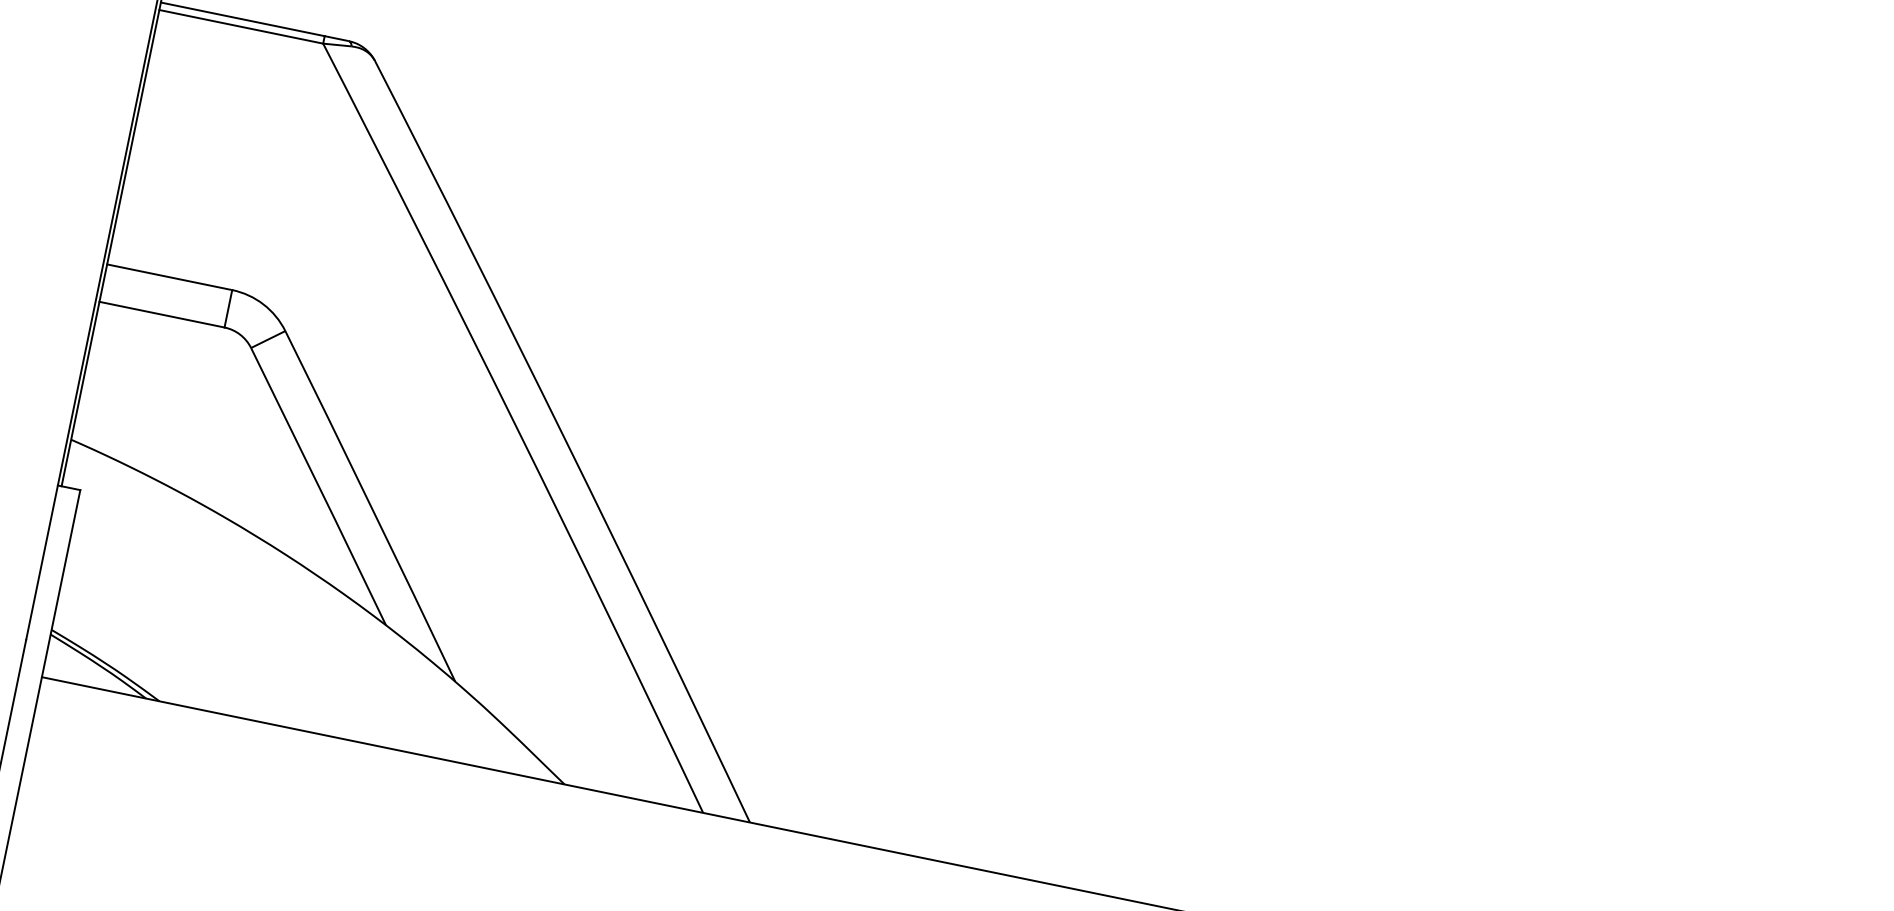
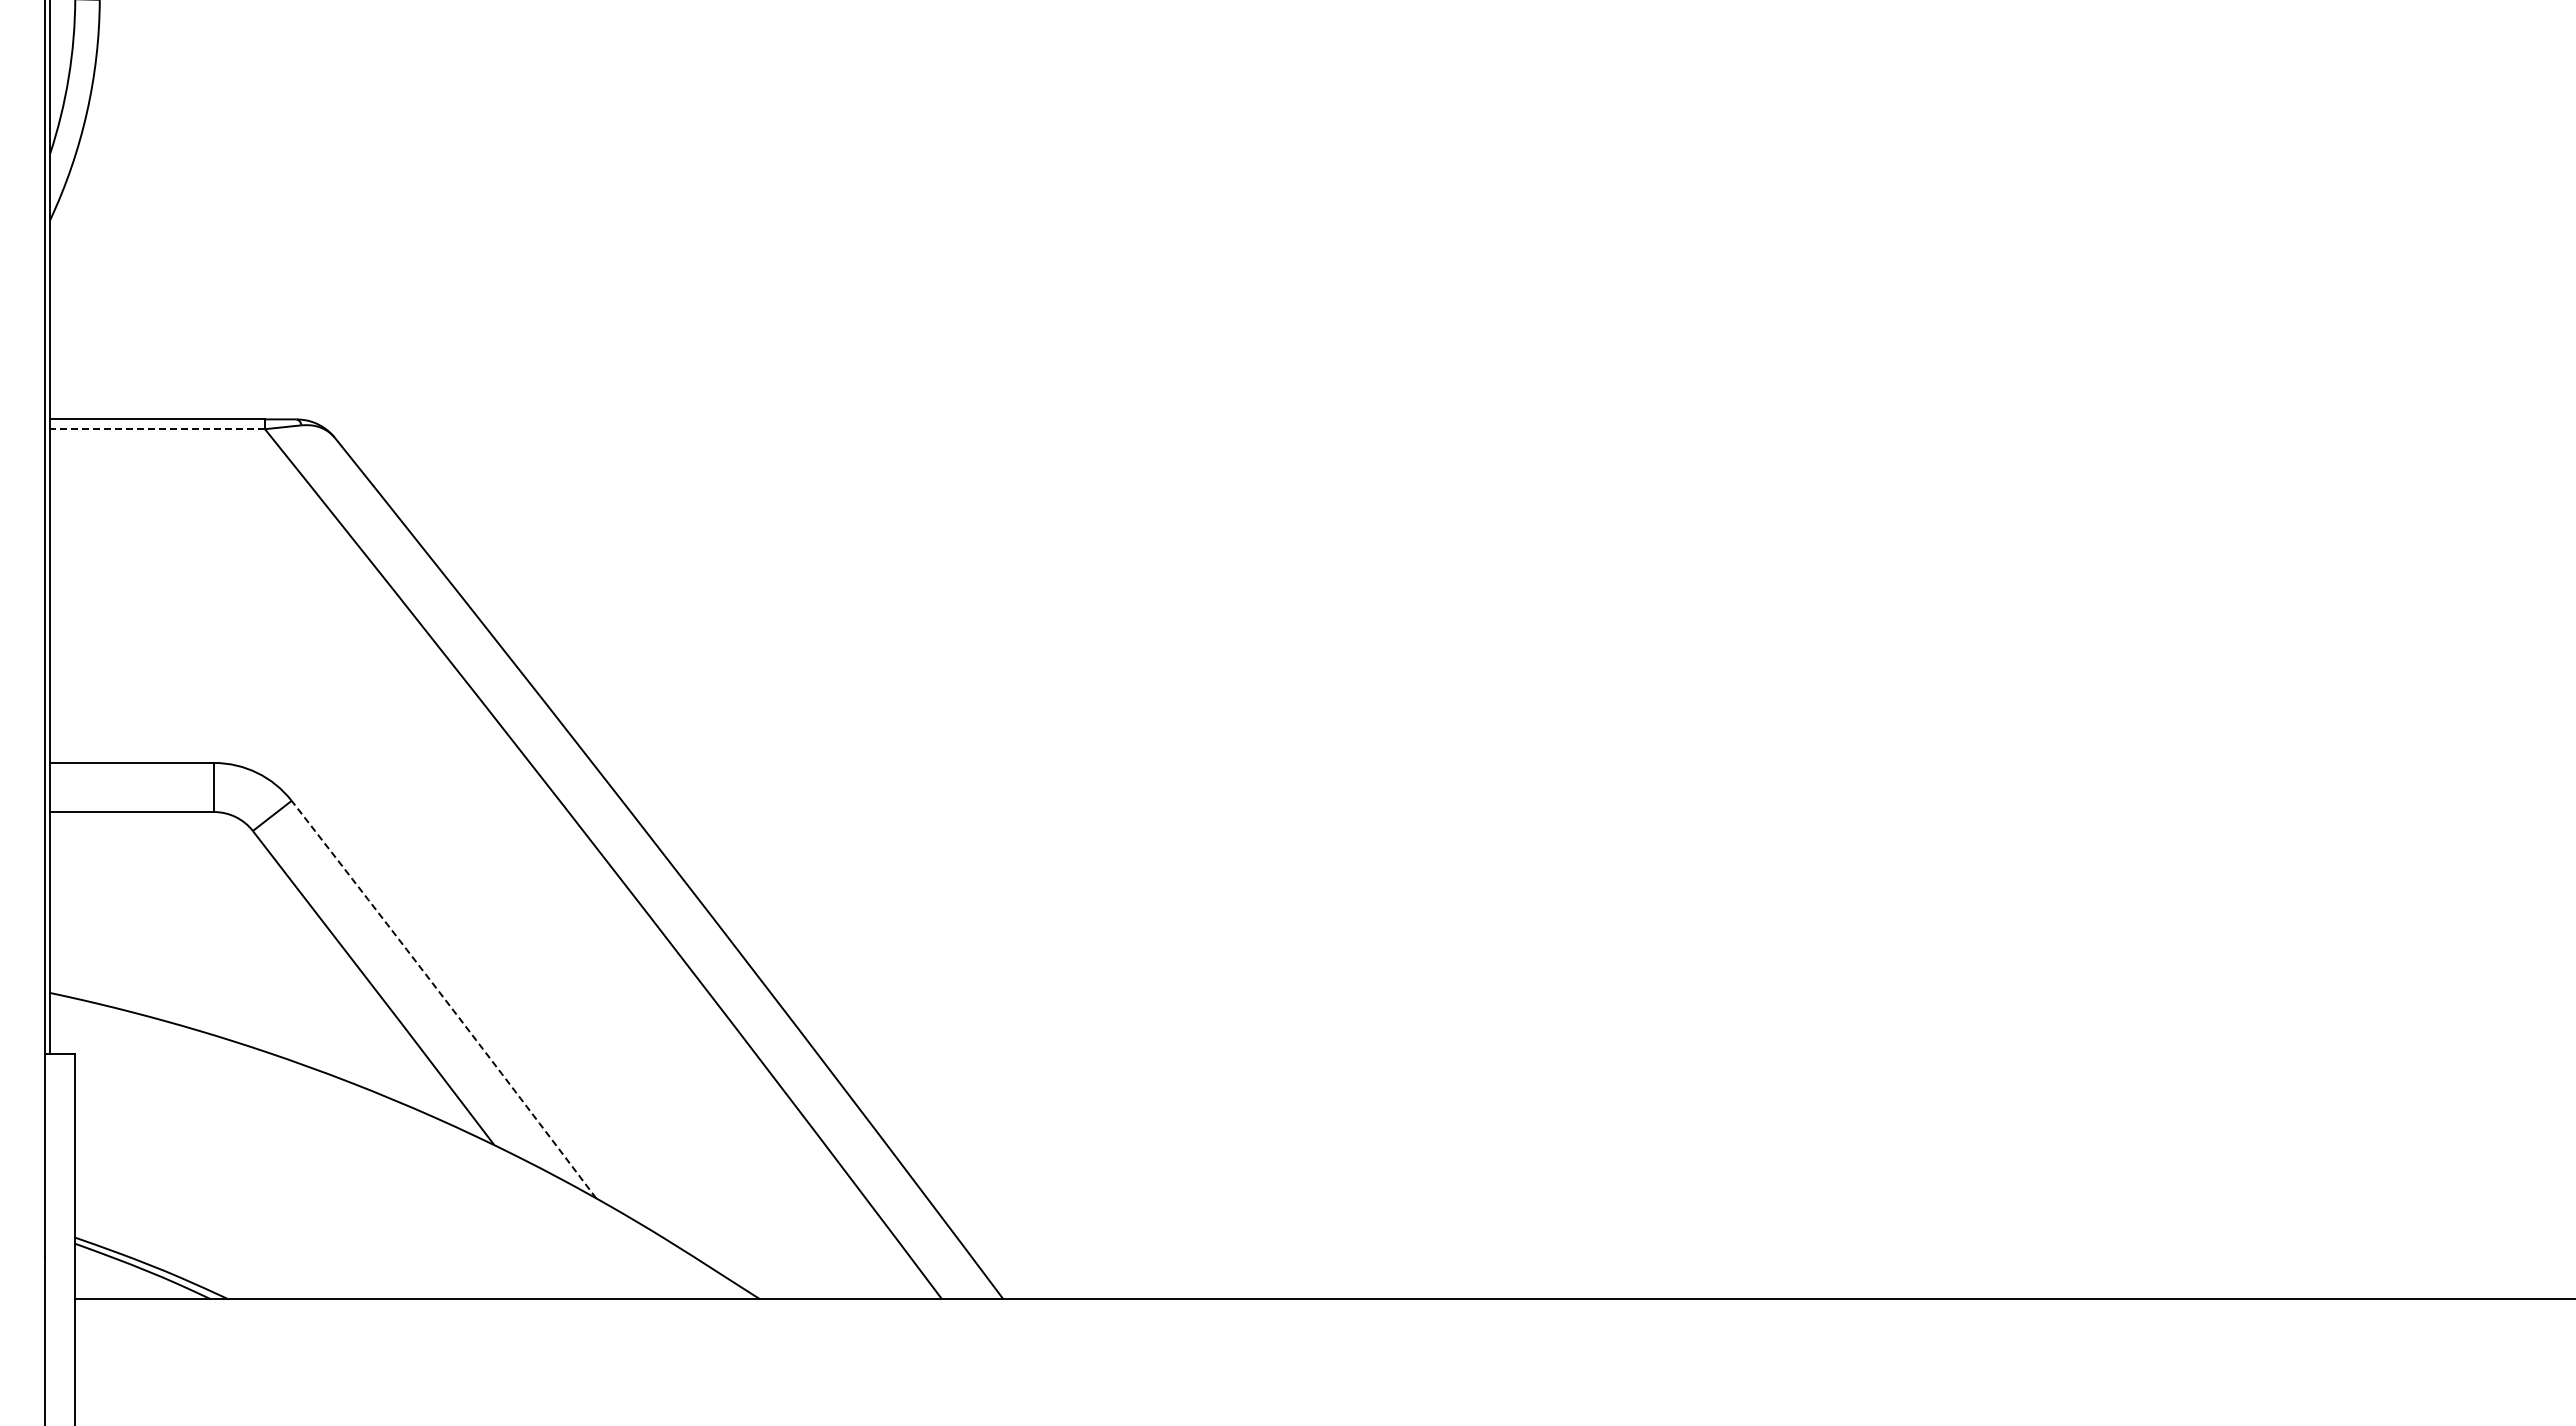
line: (241, 27) -> (157, 429), solid -> dashed
arc: (370, 506) -> (444, 999), solid -> dashed

